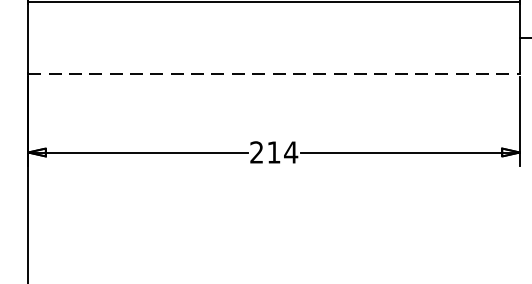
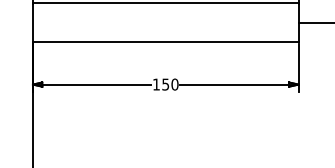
line: (273, 74) -> (165, 42), dashed -> solid
text: (273, 152) -> (165, 84), 214 -> 150

